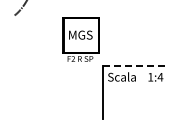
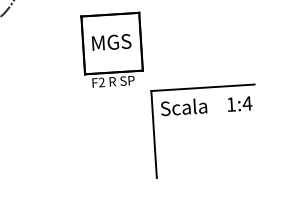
line: (134, 66) -> (203, 88), dashed -> solid

